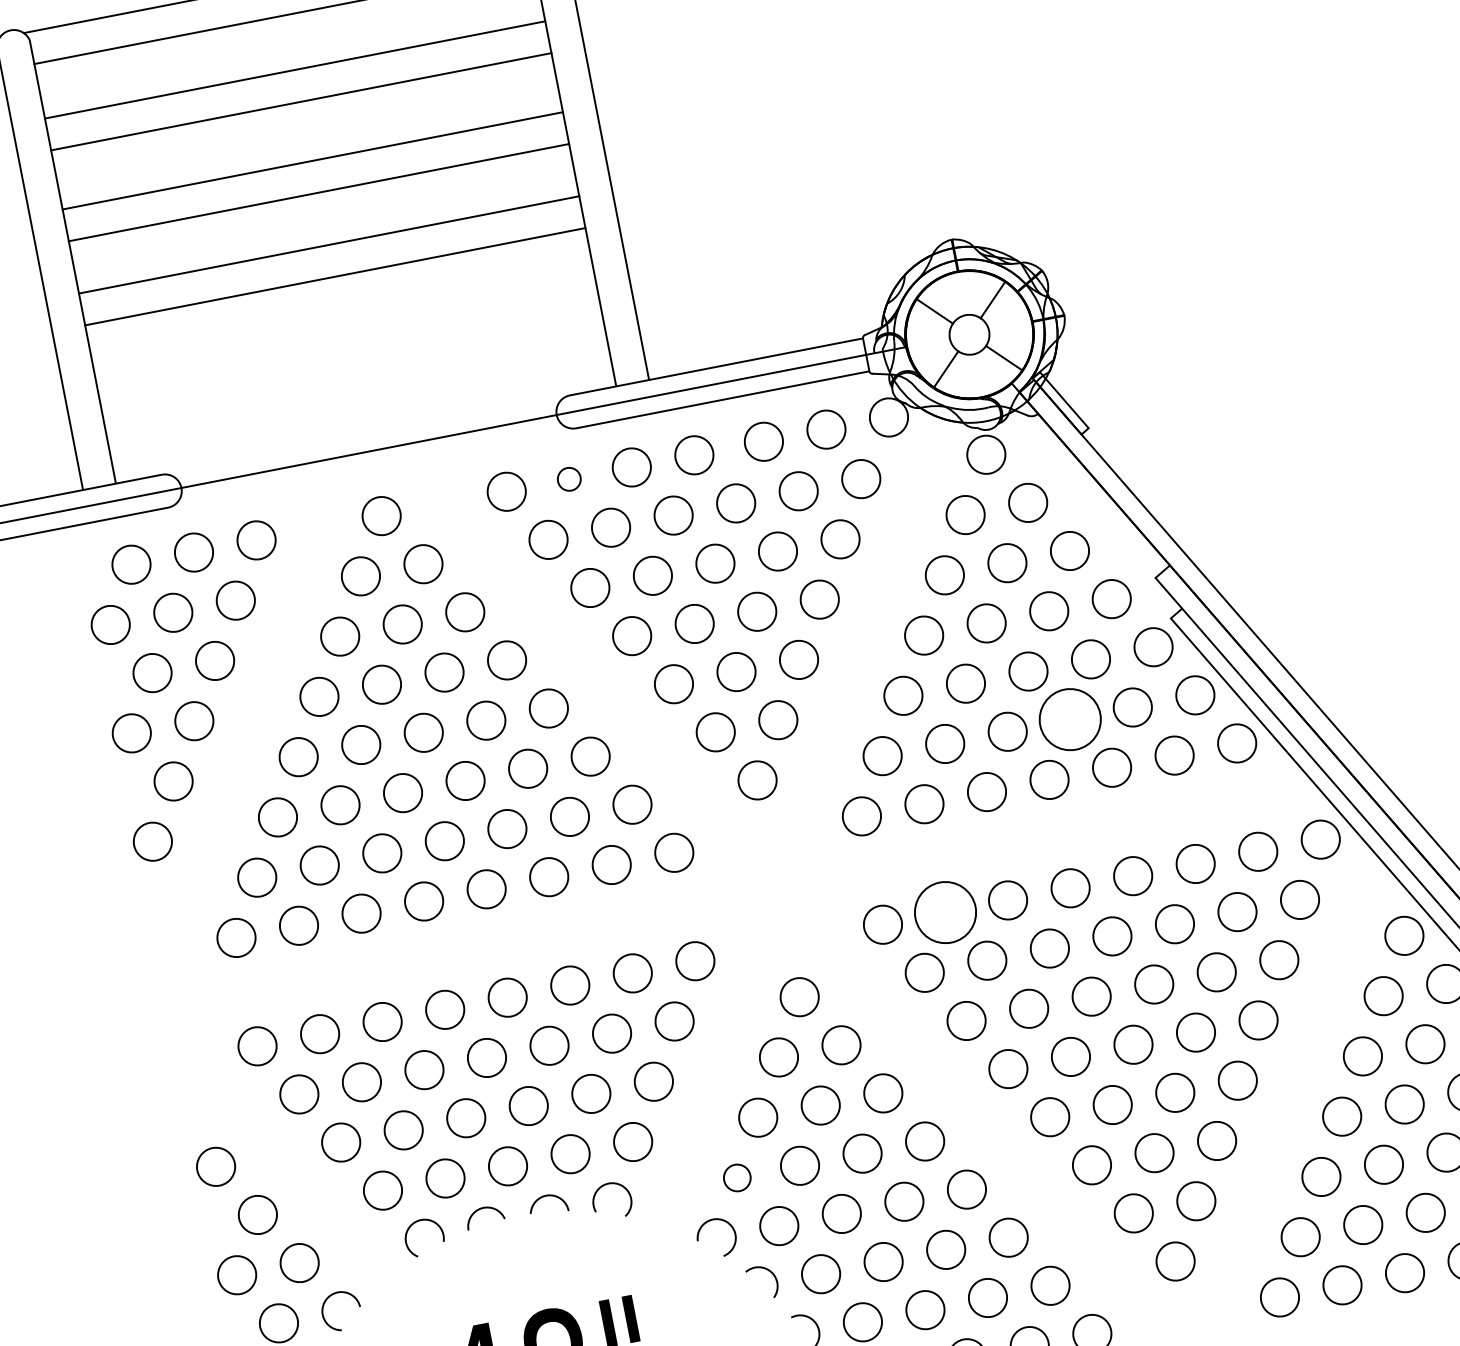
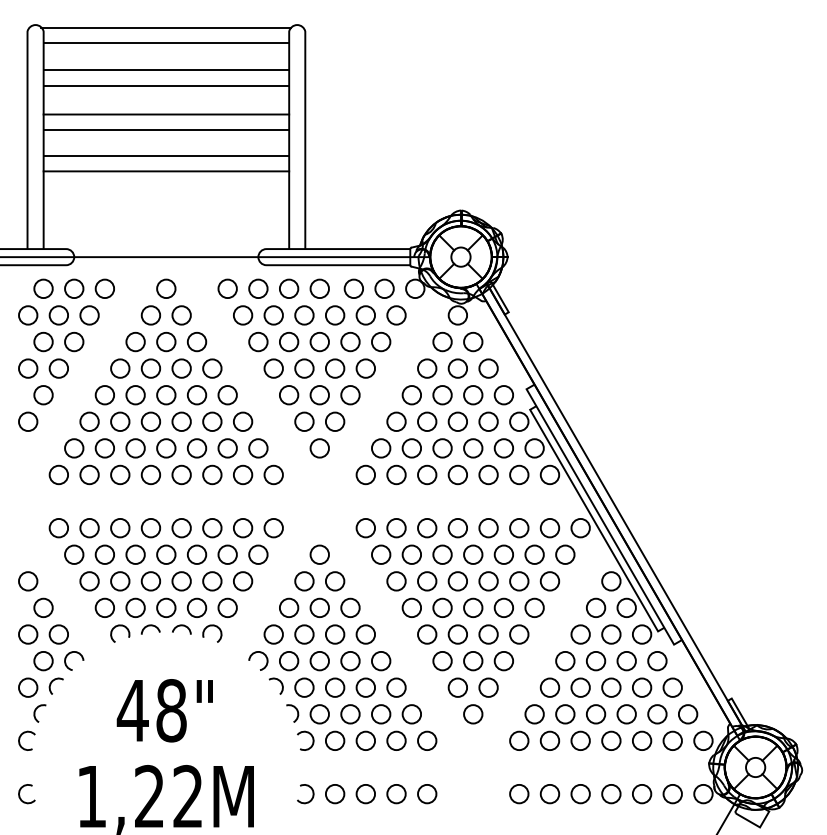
circle: (569, 478) -> (258, 288), size x1.67
circle: (1070, 719) -> (473, 448), size x0.62
circle: (945, 911) -> (396, 527), size x0.62
circle: (736, 1177) -> (273, 634), size x1.43

